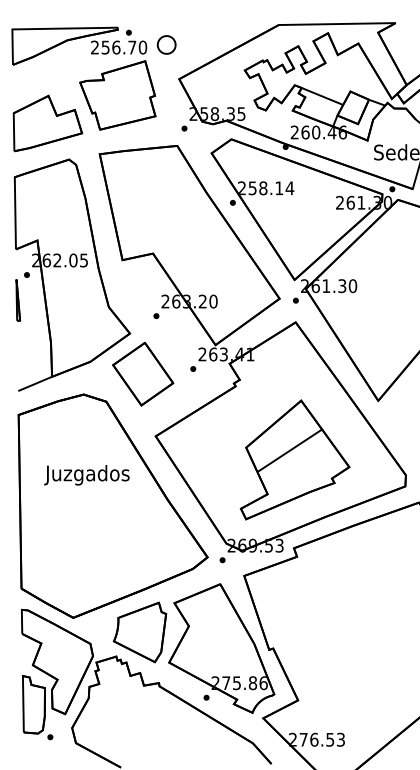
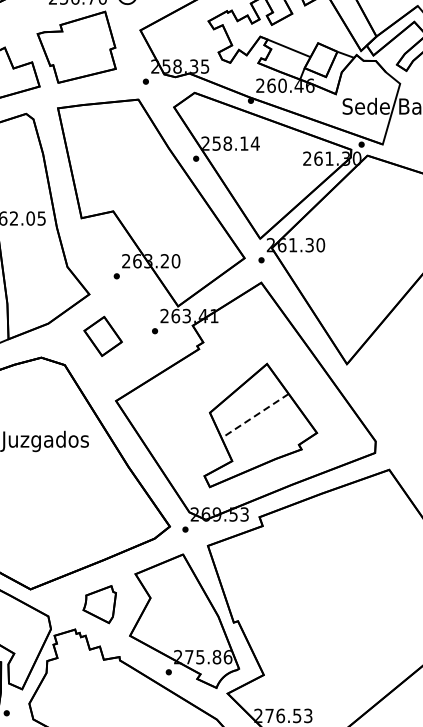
part: (143, 373) -> (103, 335), size x0.6
line: (289, 450) -> (254, 415), solid -> dashed
part: (139, 632) -> (99, 604), size x0.6

